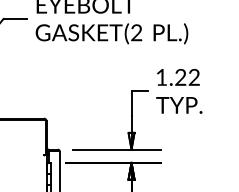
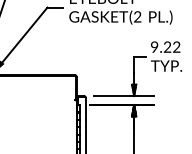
text: (161, 76) -> (154, 46), 1.22 -> 9.22

